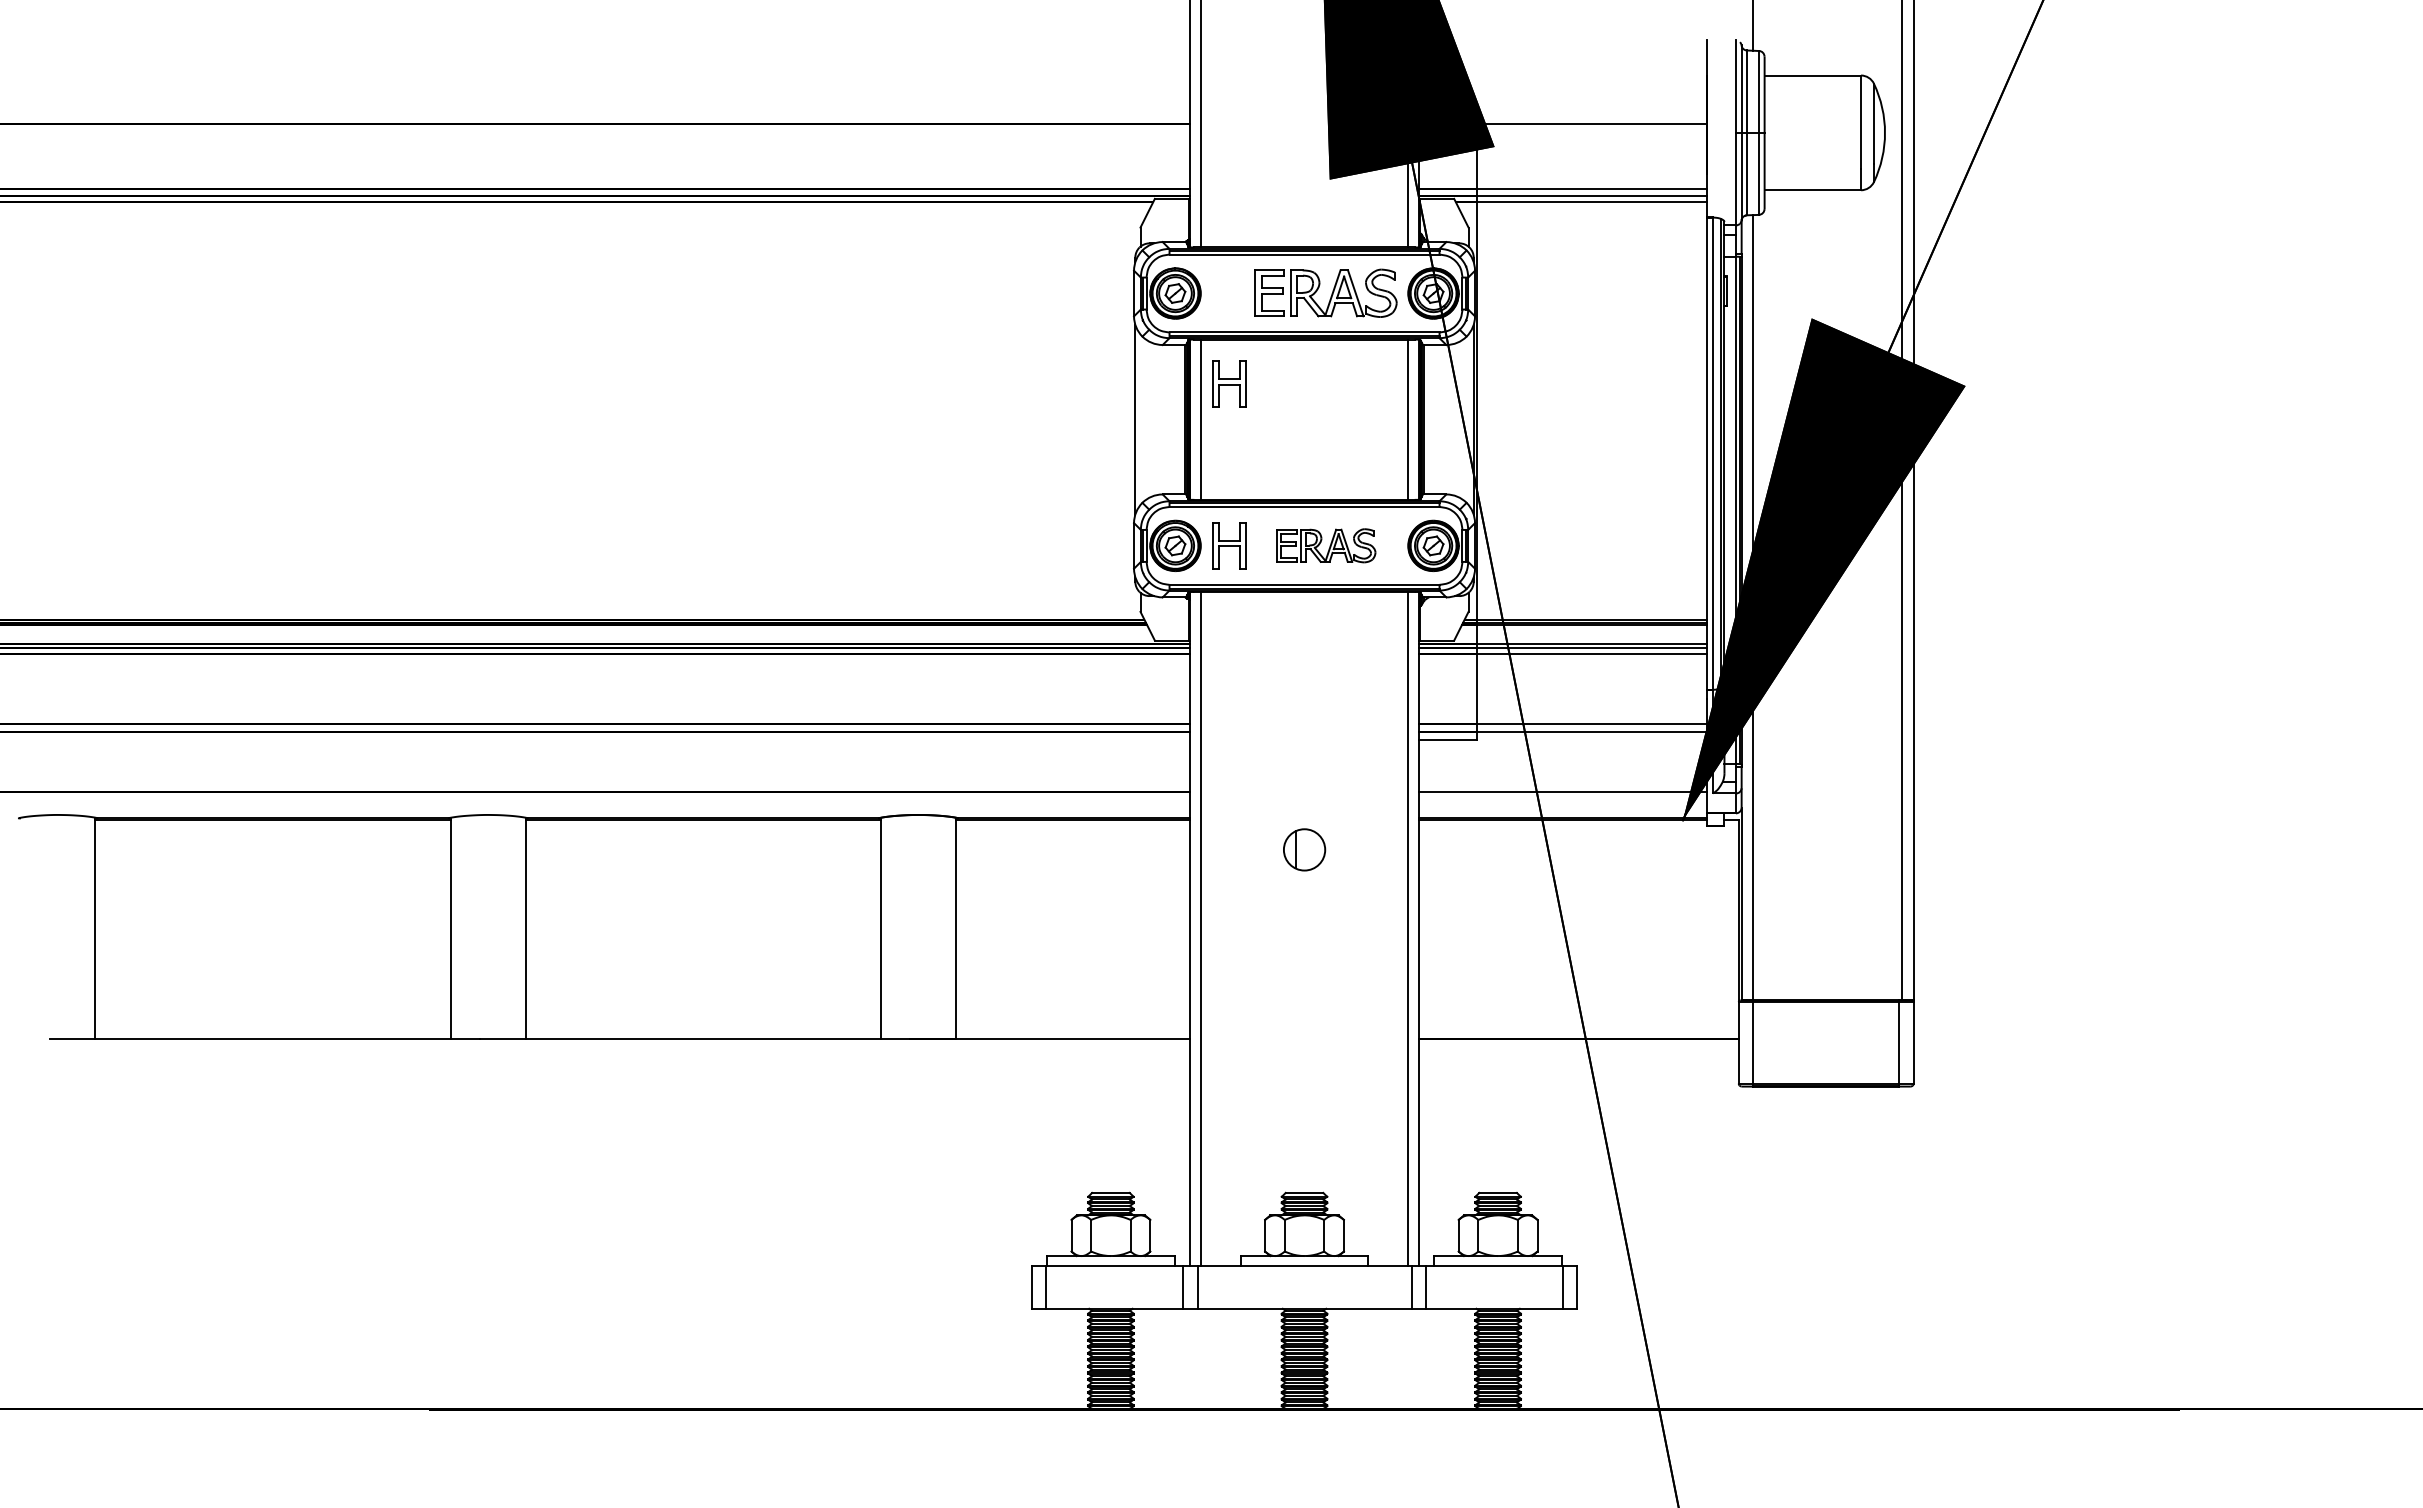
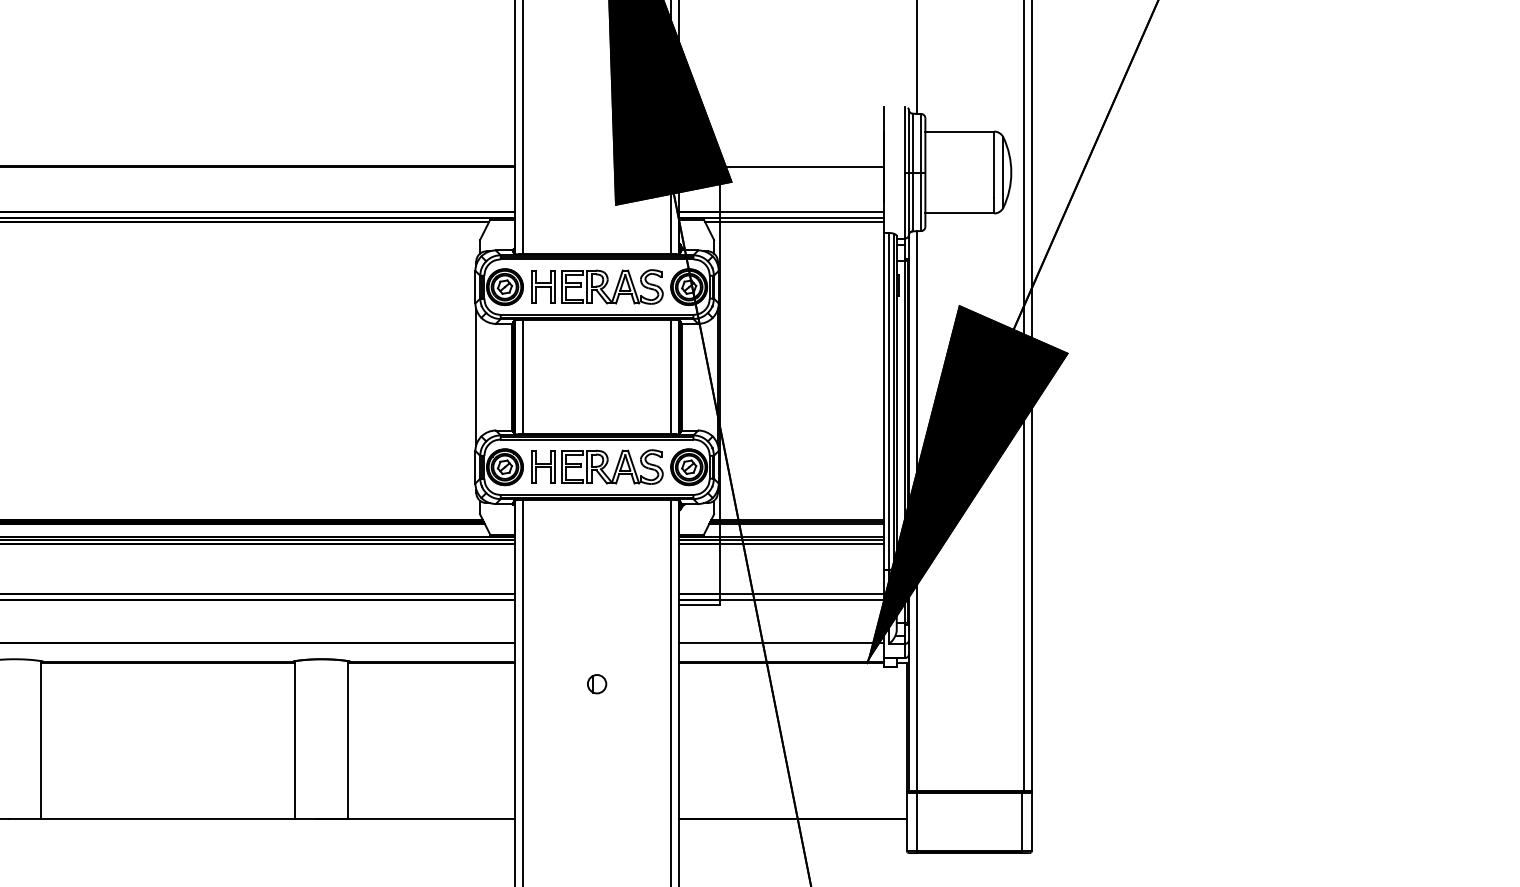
part: (1229, 383) -> (543, 286), moved
part: (1325, 545) -> (612, 466), size x1.43
part: (1304, 849) -> (597, 683), size x0.62

